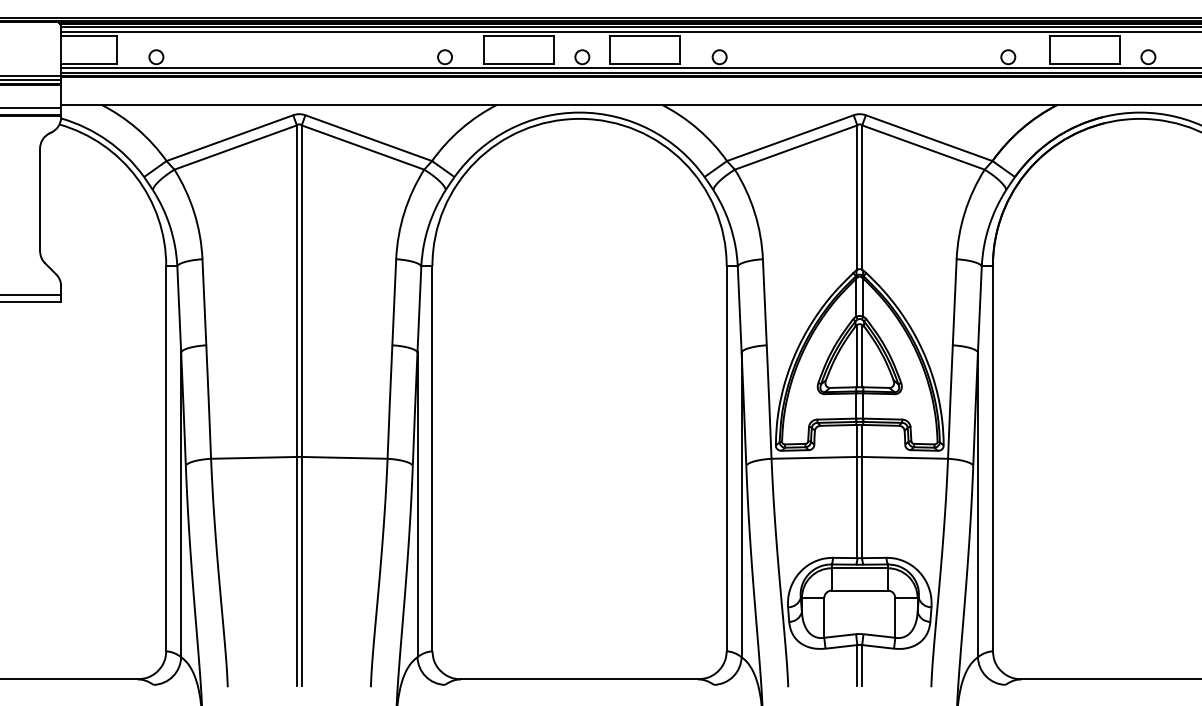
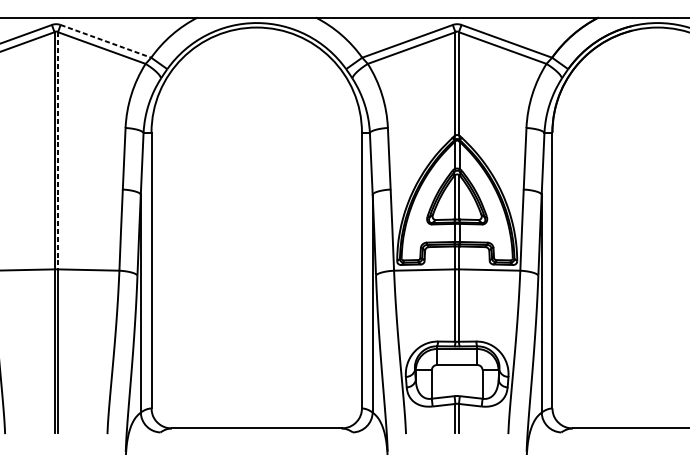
line: (369, 138) -> (106, 41), solid -> dashed
line: (301, 291) -> (57, 151), solid -> dashed

